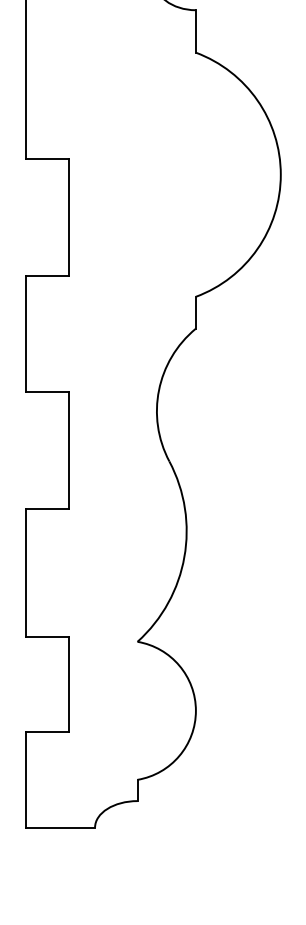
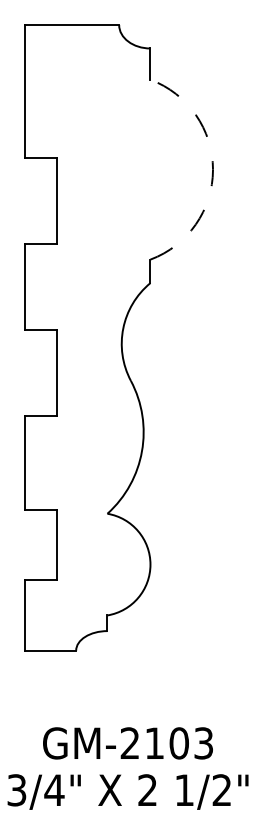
arc: (281, 174) -> (213, 169), solid -> dashed

